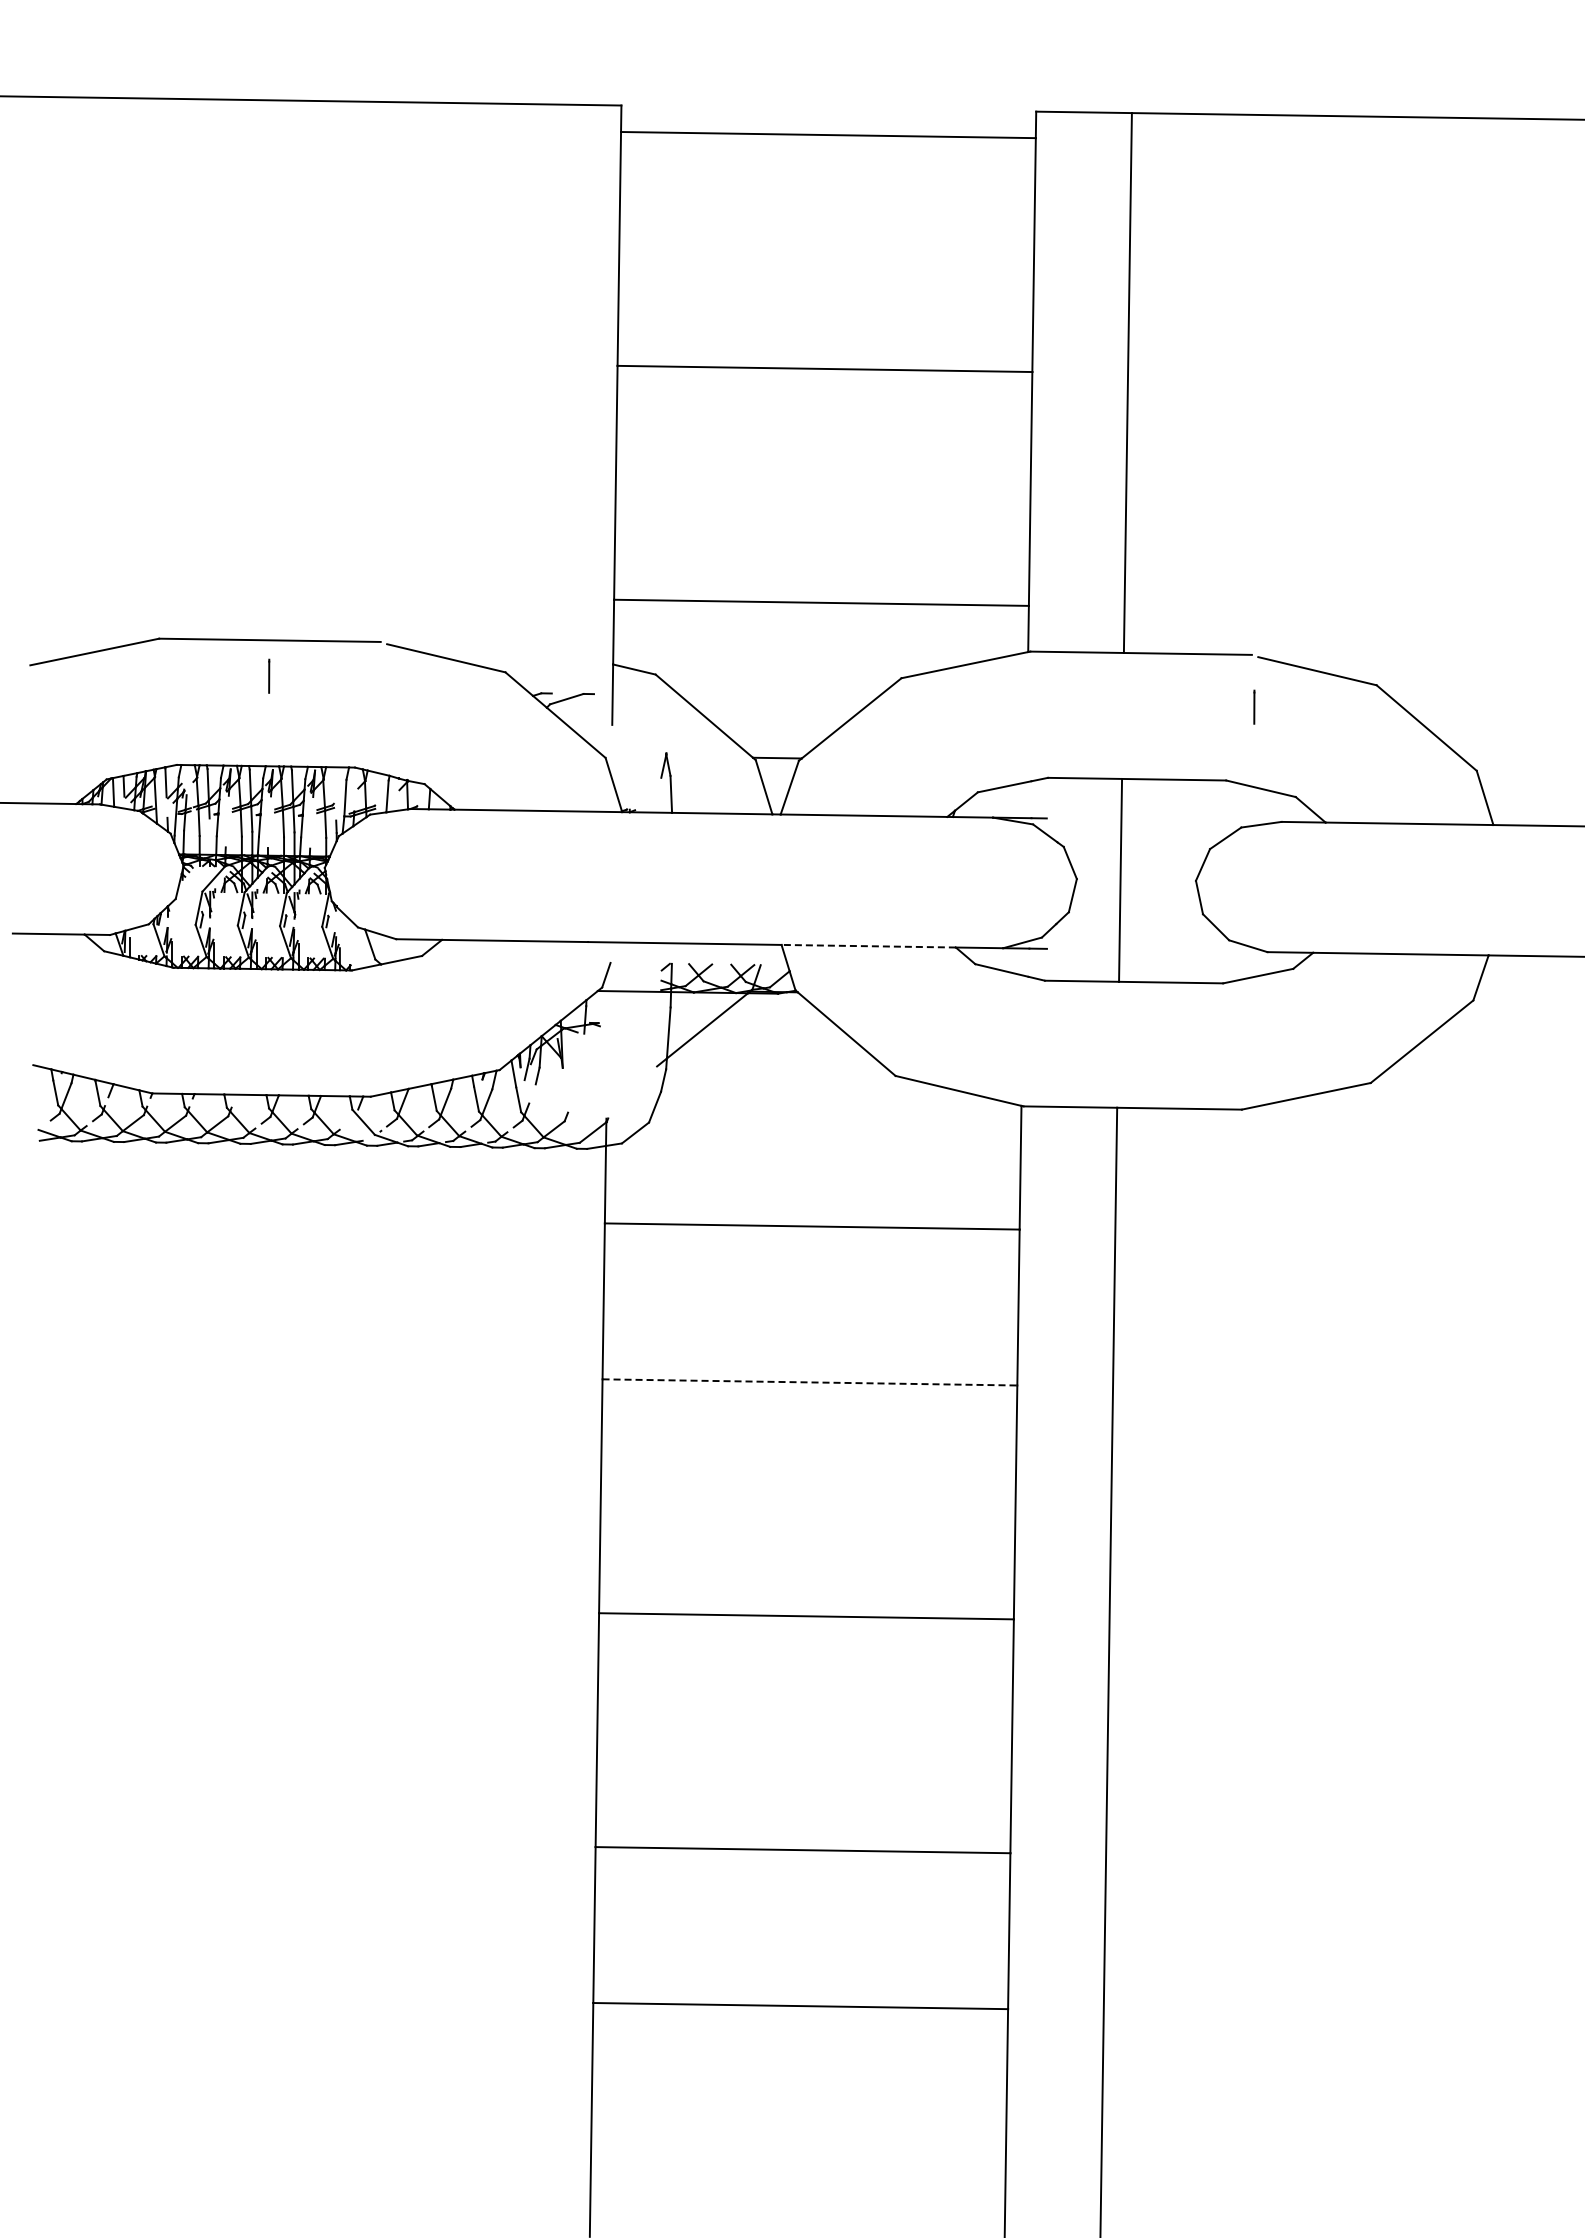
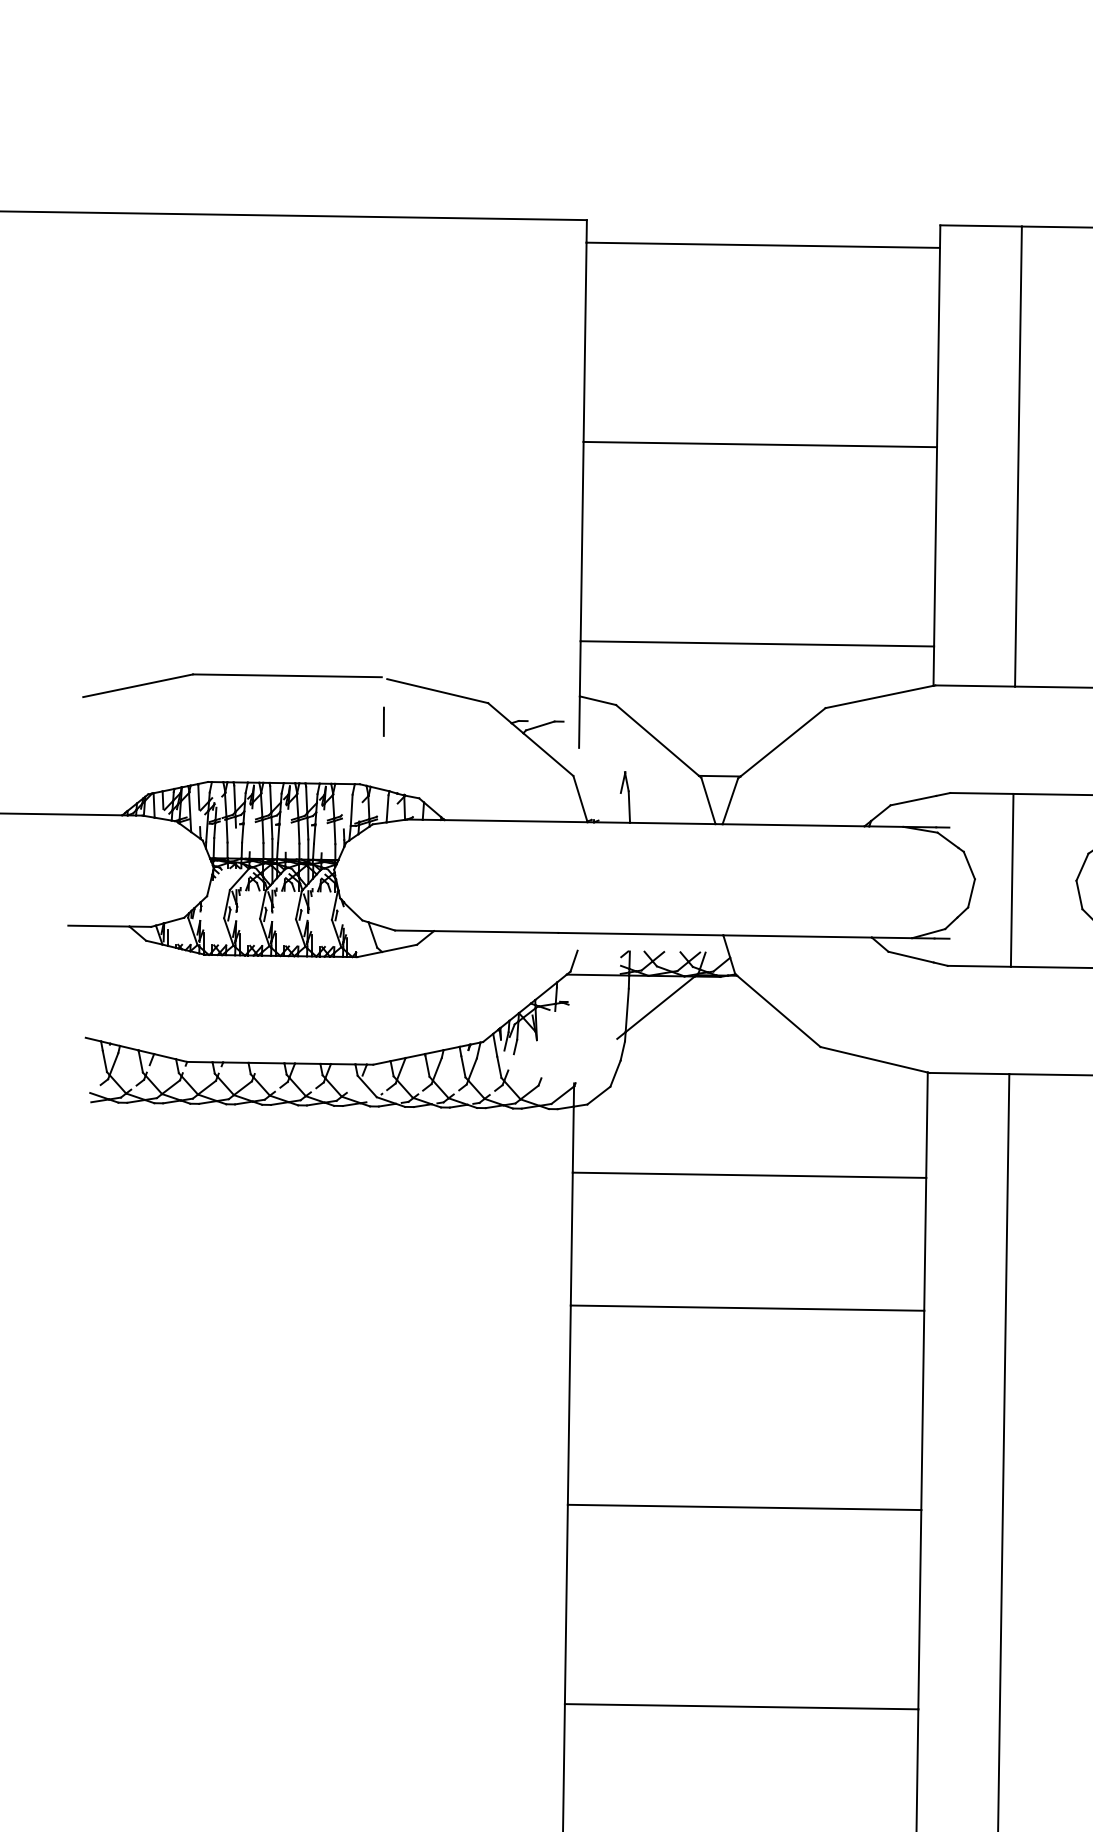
line: (269, 675) -> (384, 721), moved
line: (868, 946) -> (797, 936), dashed -> solid
line: (810, 1382) -> (748, 1308), dashed -> solid

